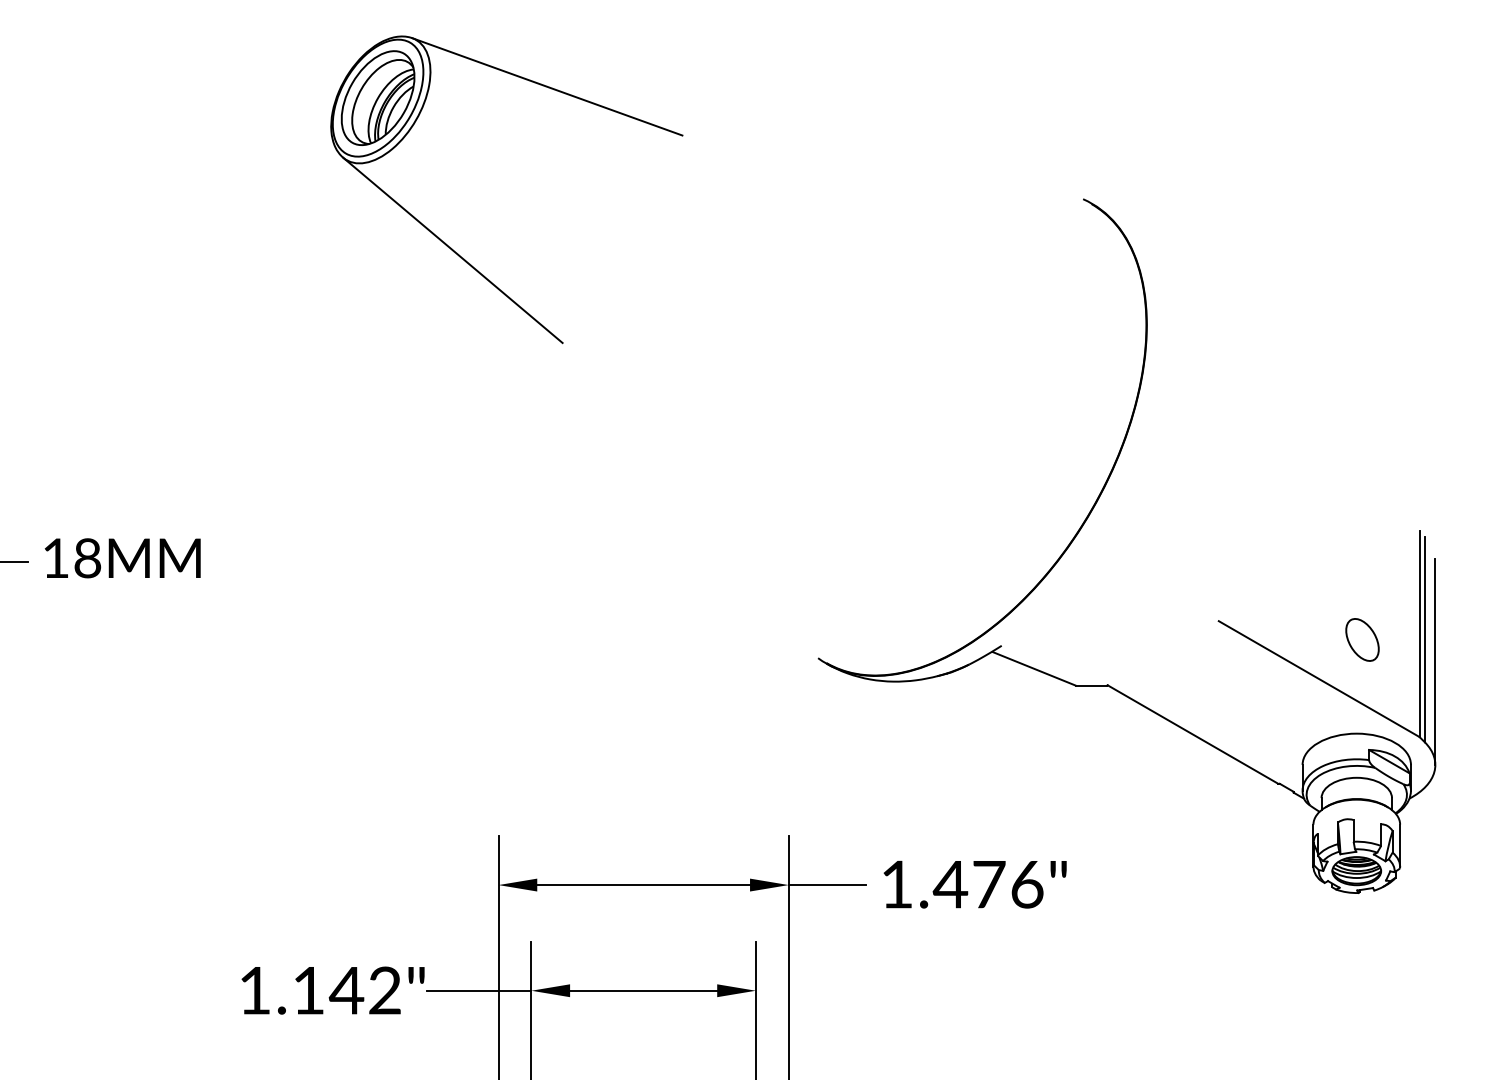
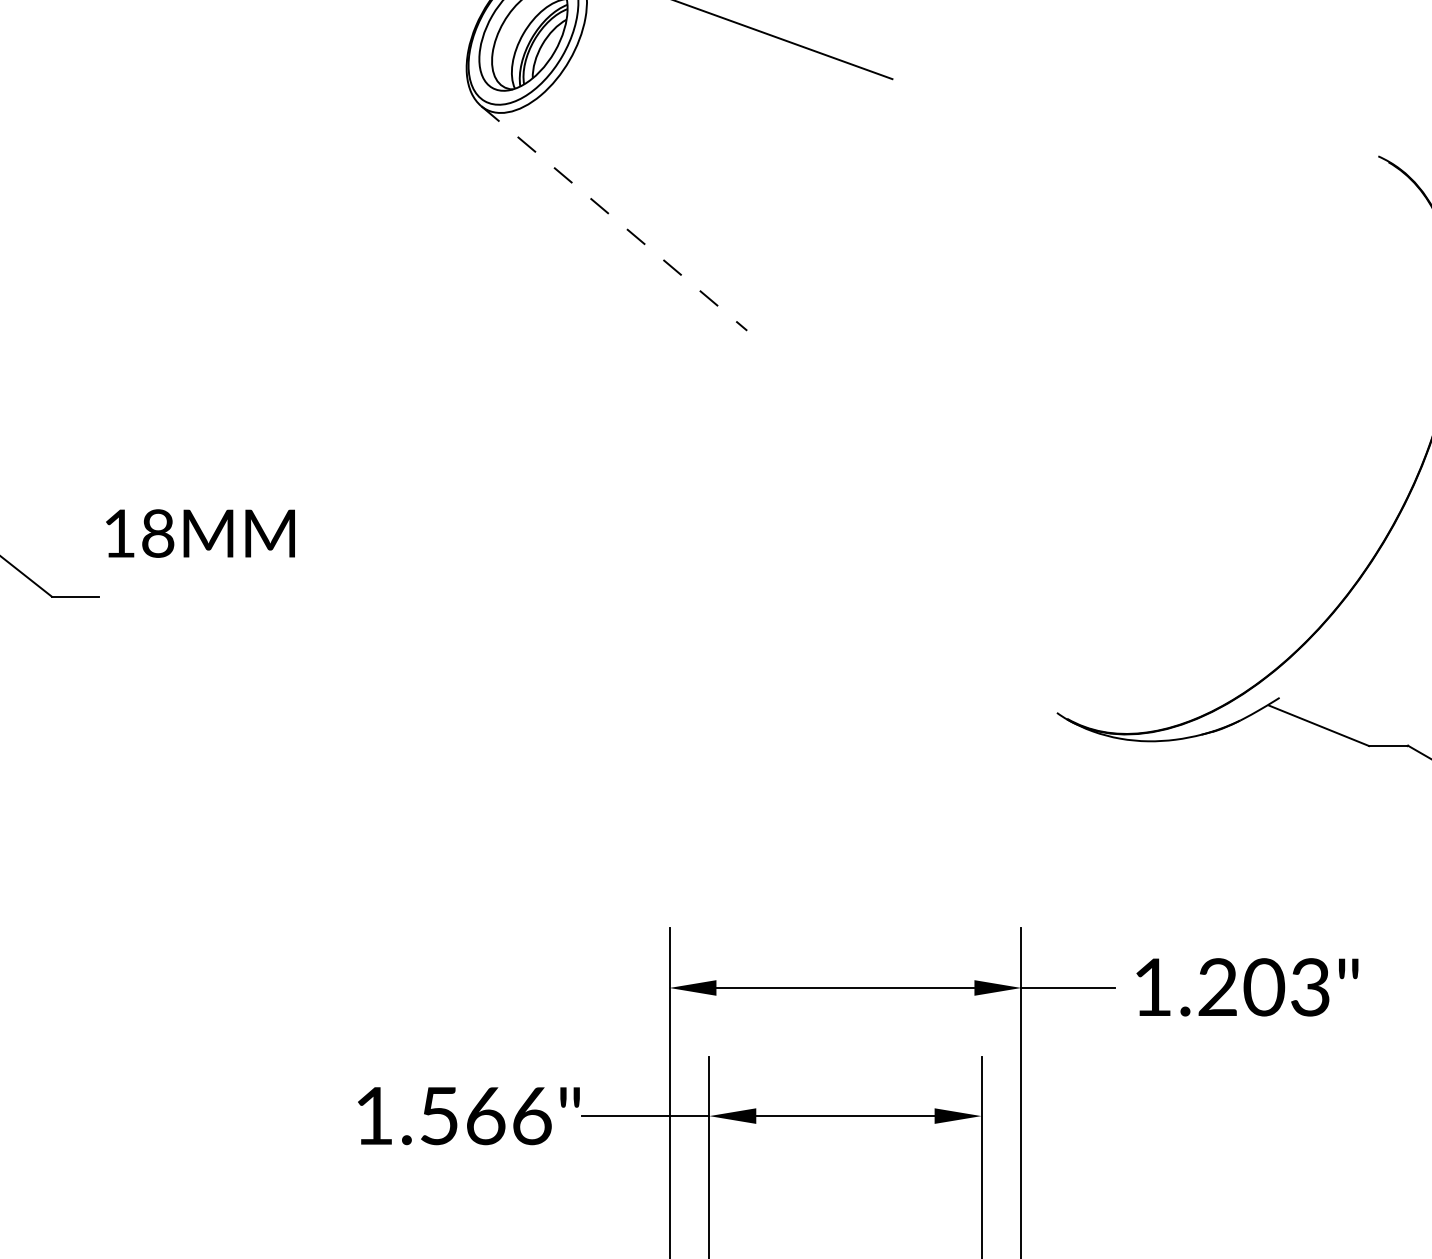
line: (452, 250) -> (613, 218), solid -> dashed
text: (122, 558) -> (200, 533), moved
text: (987, 884) -> (1262, 987), 1.476" -> 1.203"
text: (347, 990) -> (486, 1115), 1.142" -> 1.566"

